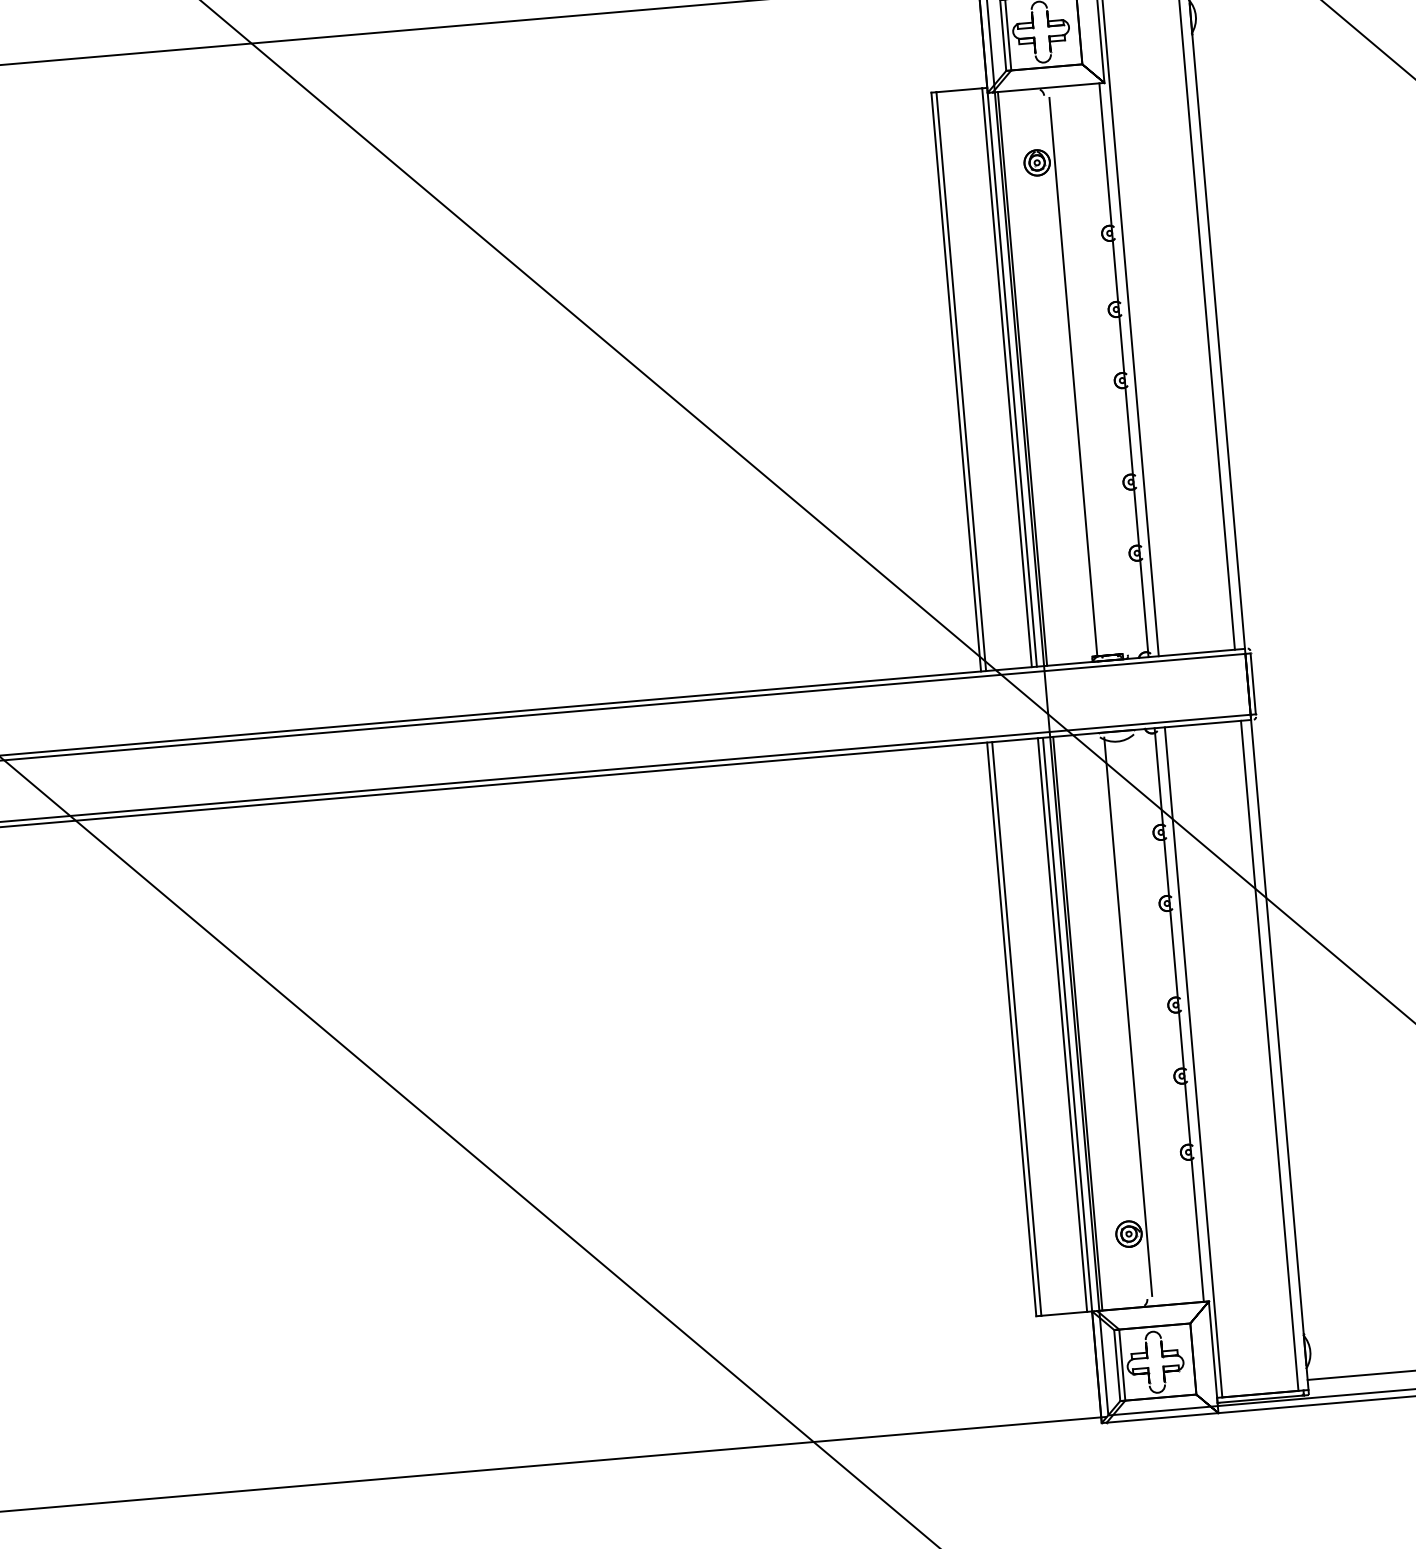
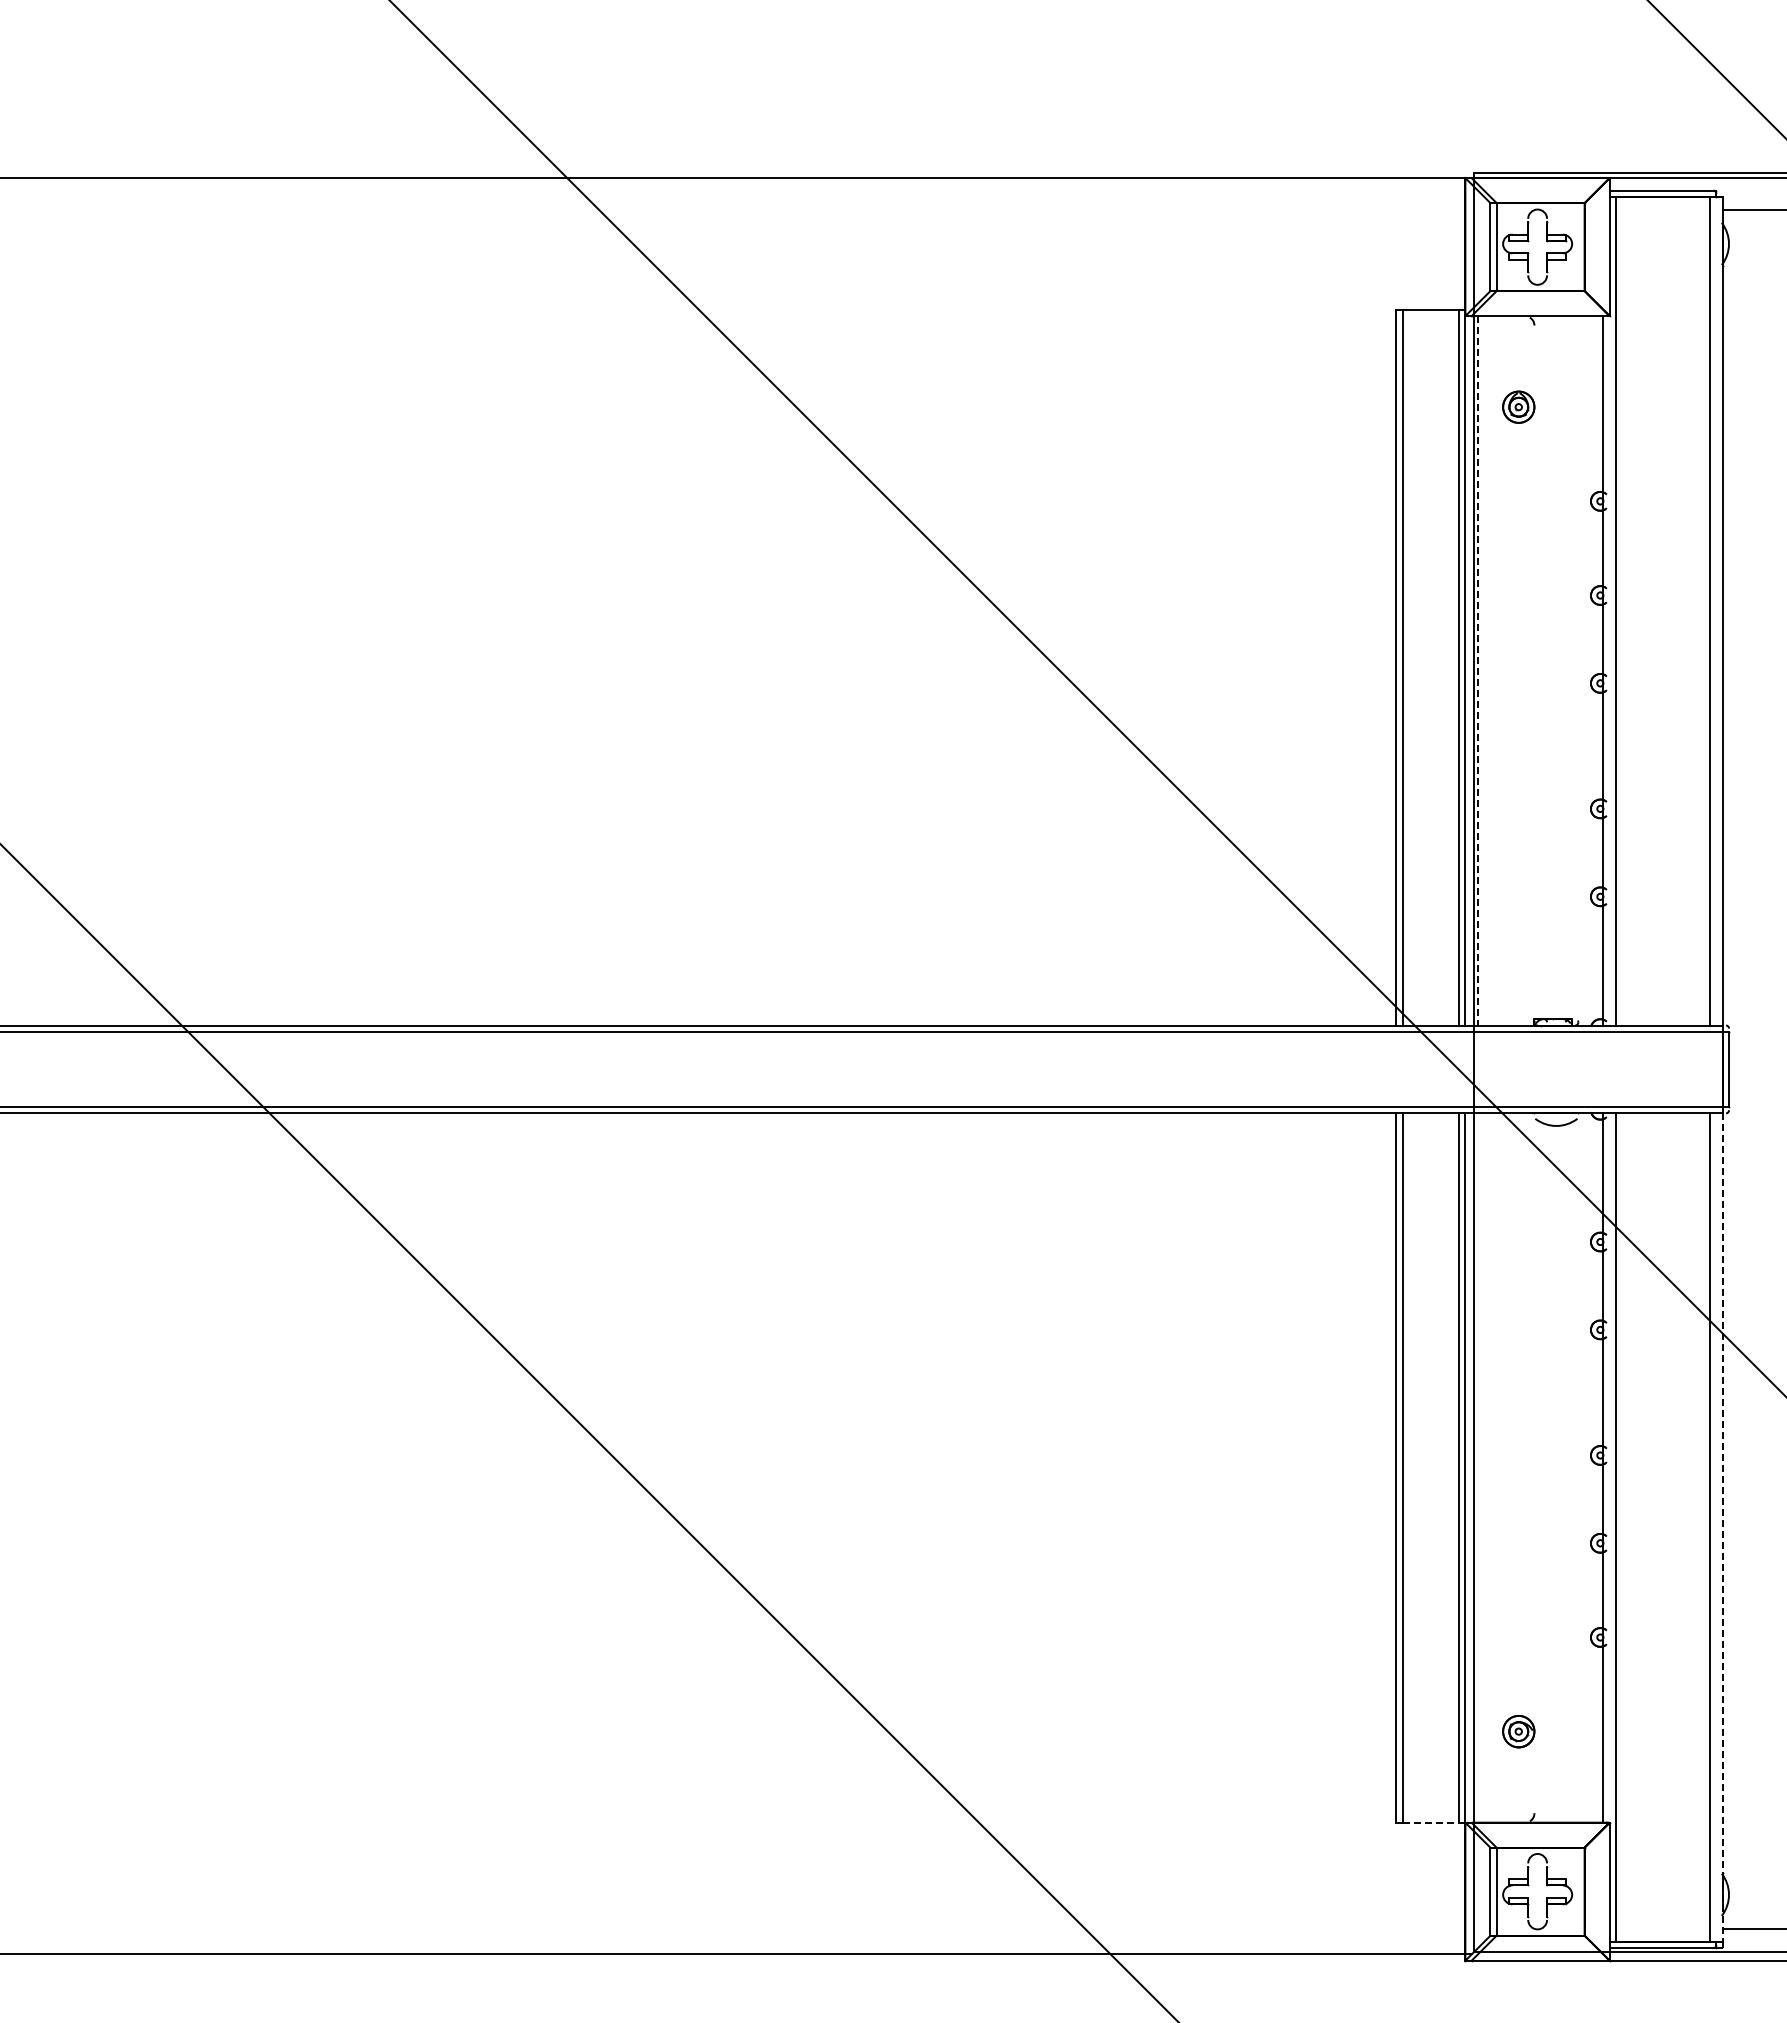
line: (1073, 376) -> (1540, 673), removed
line: (1022, 378) -> (1478, 670), solid -> dashed
line: (1128, 1016) -> (1540, 1464), removed
line: (1078, 1023) -> (1478, 1467), removed
line: (1279, 1055) -> (1722, 1528), solid -> dashed
line: (1064, 1313) -> (1431, 1822), solid -> dashed

